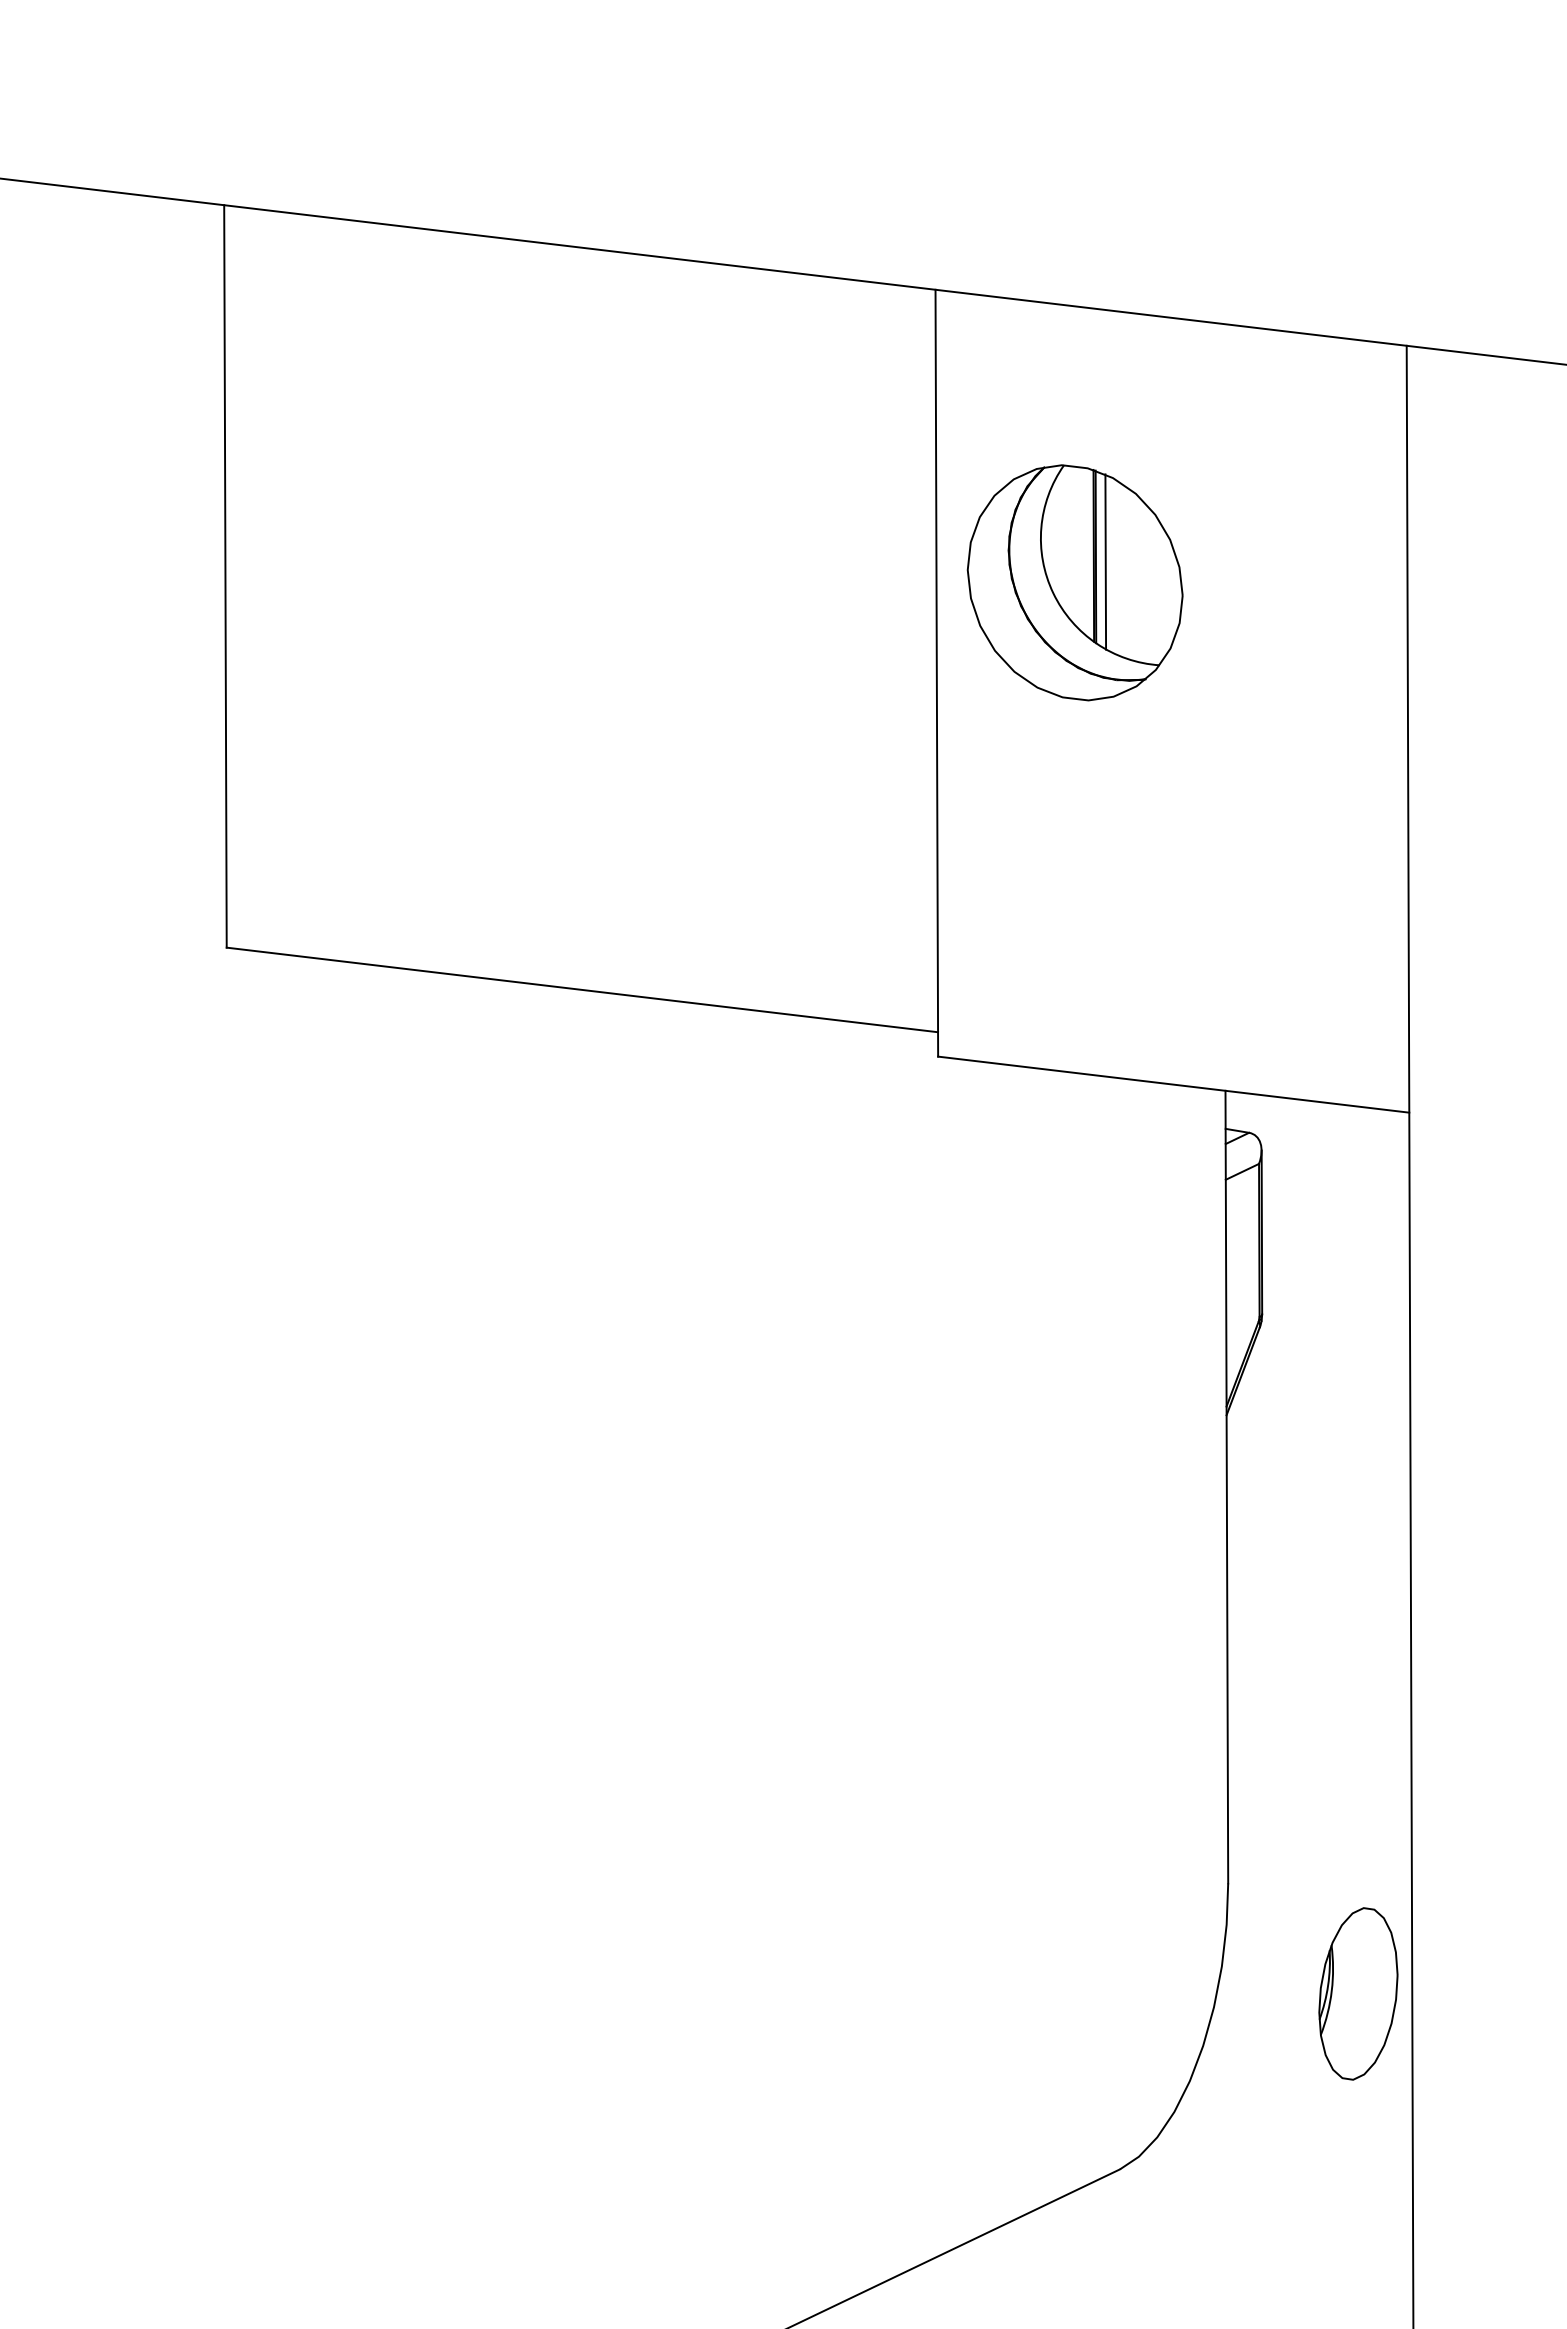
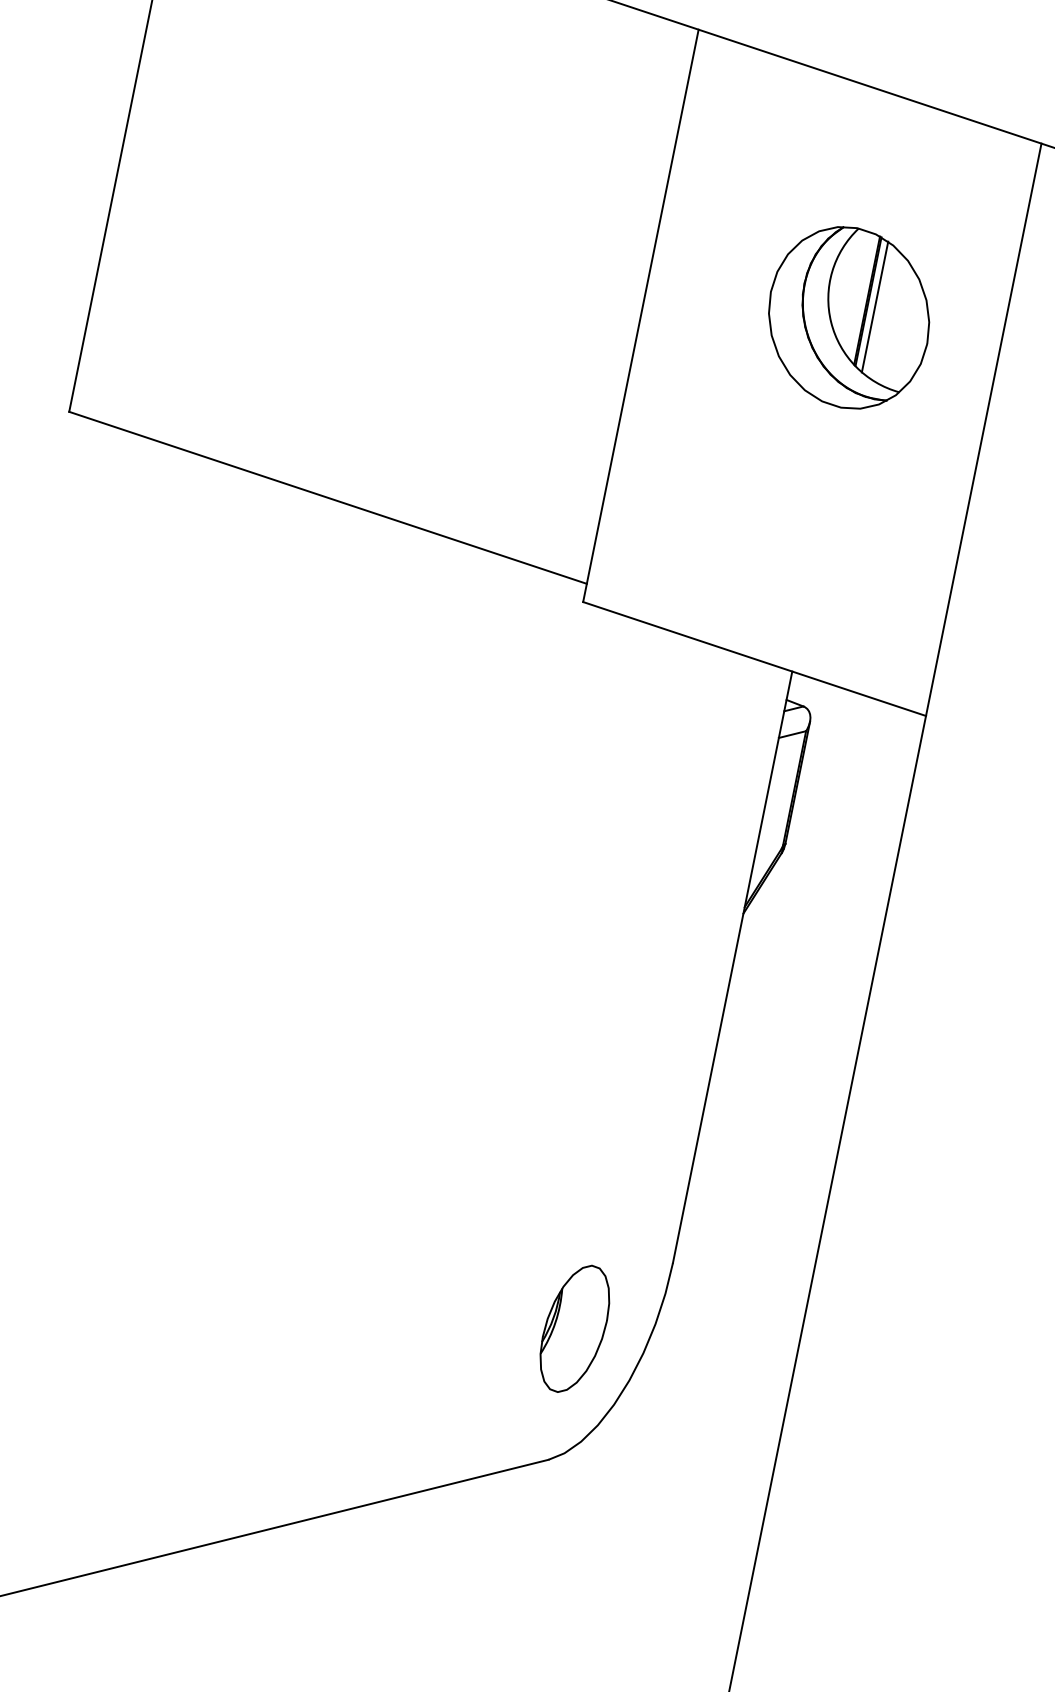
part: (1074, 582) -> (848, 317), moved
part: (1358, 1993) -> (575, 1328), moved

